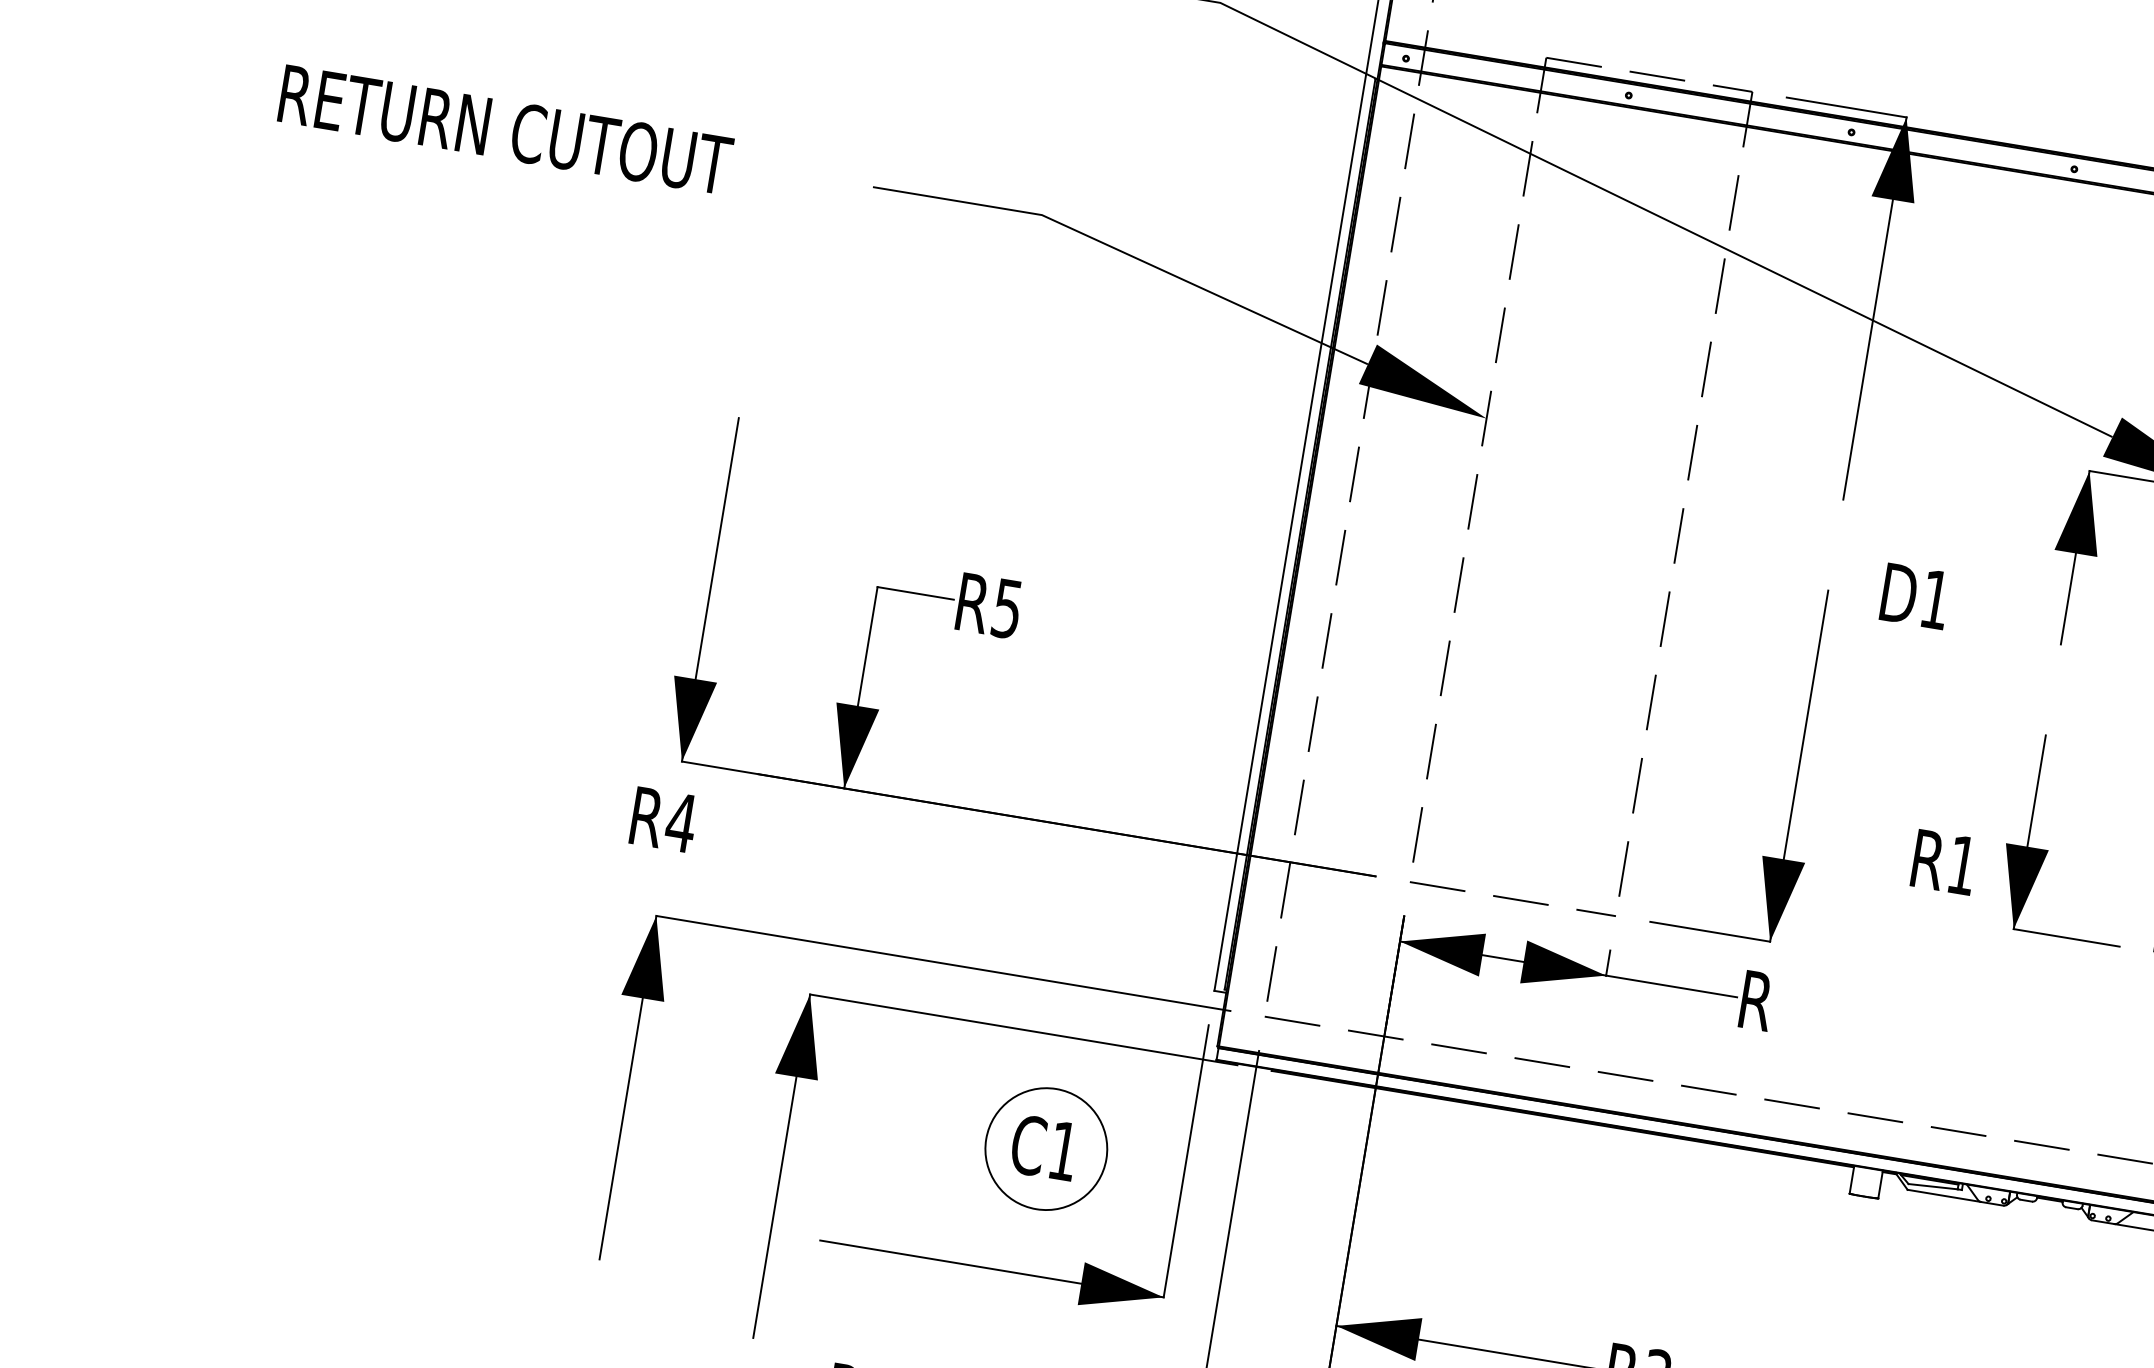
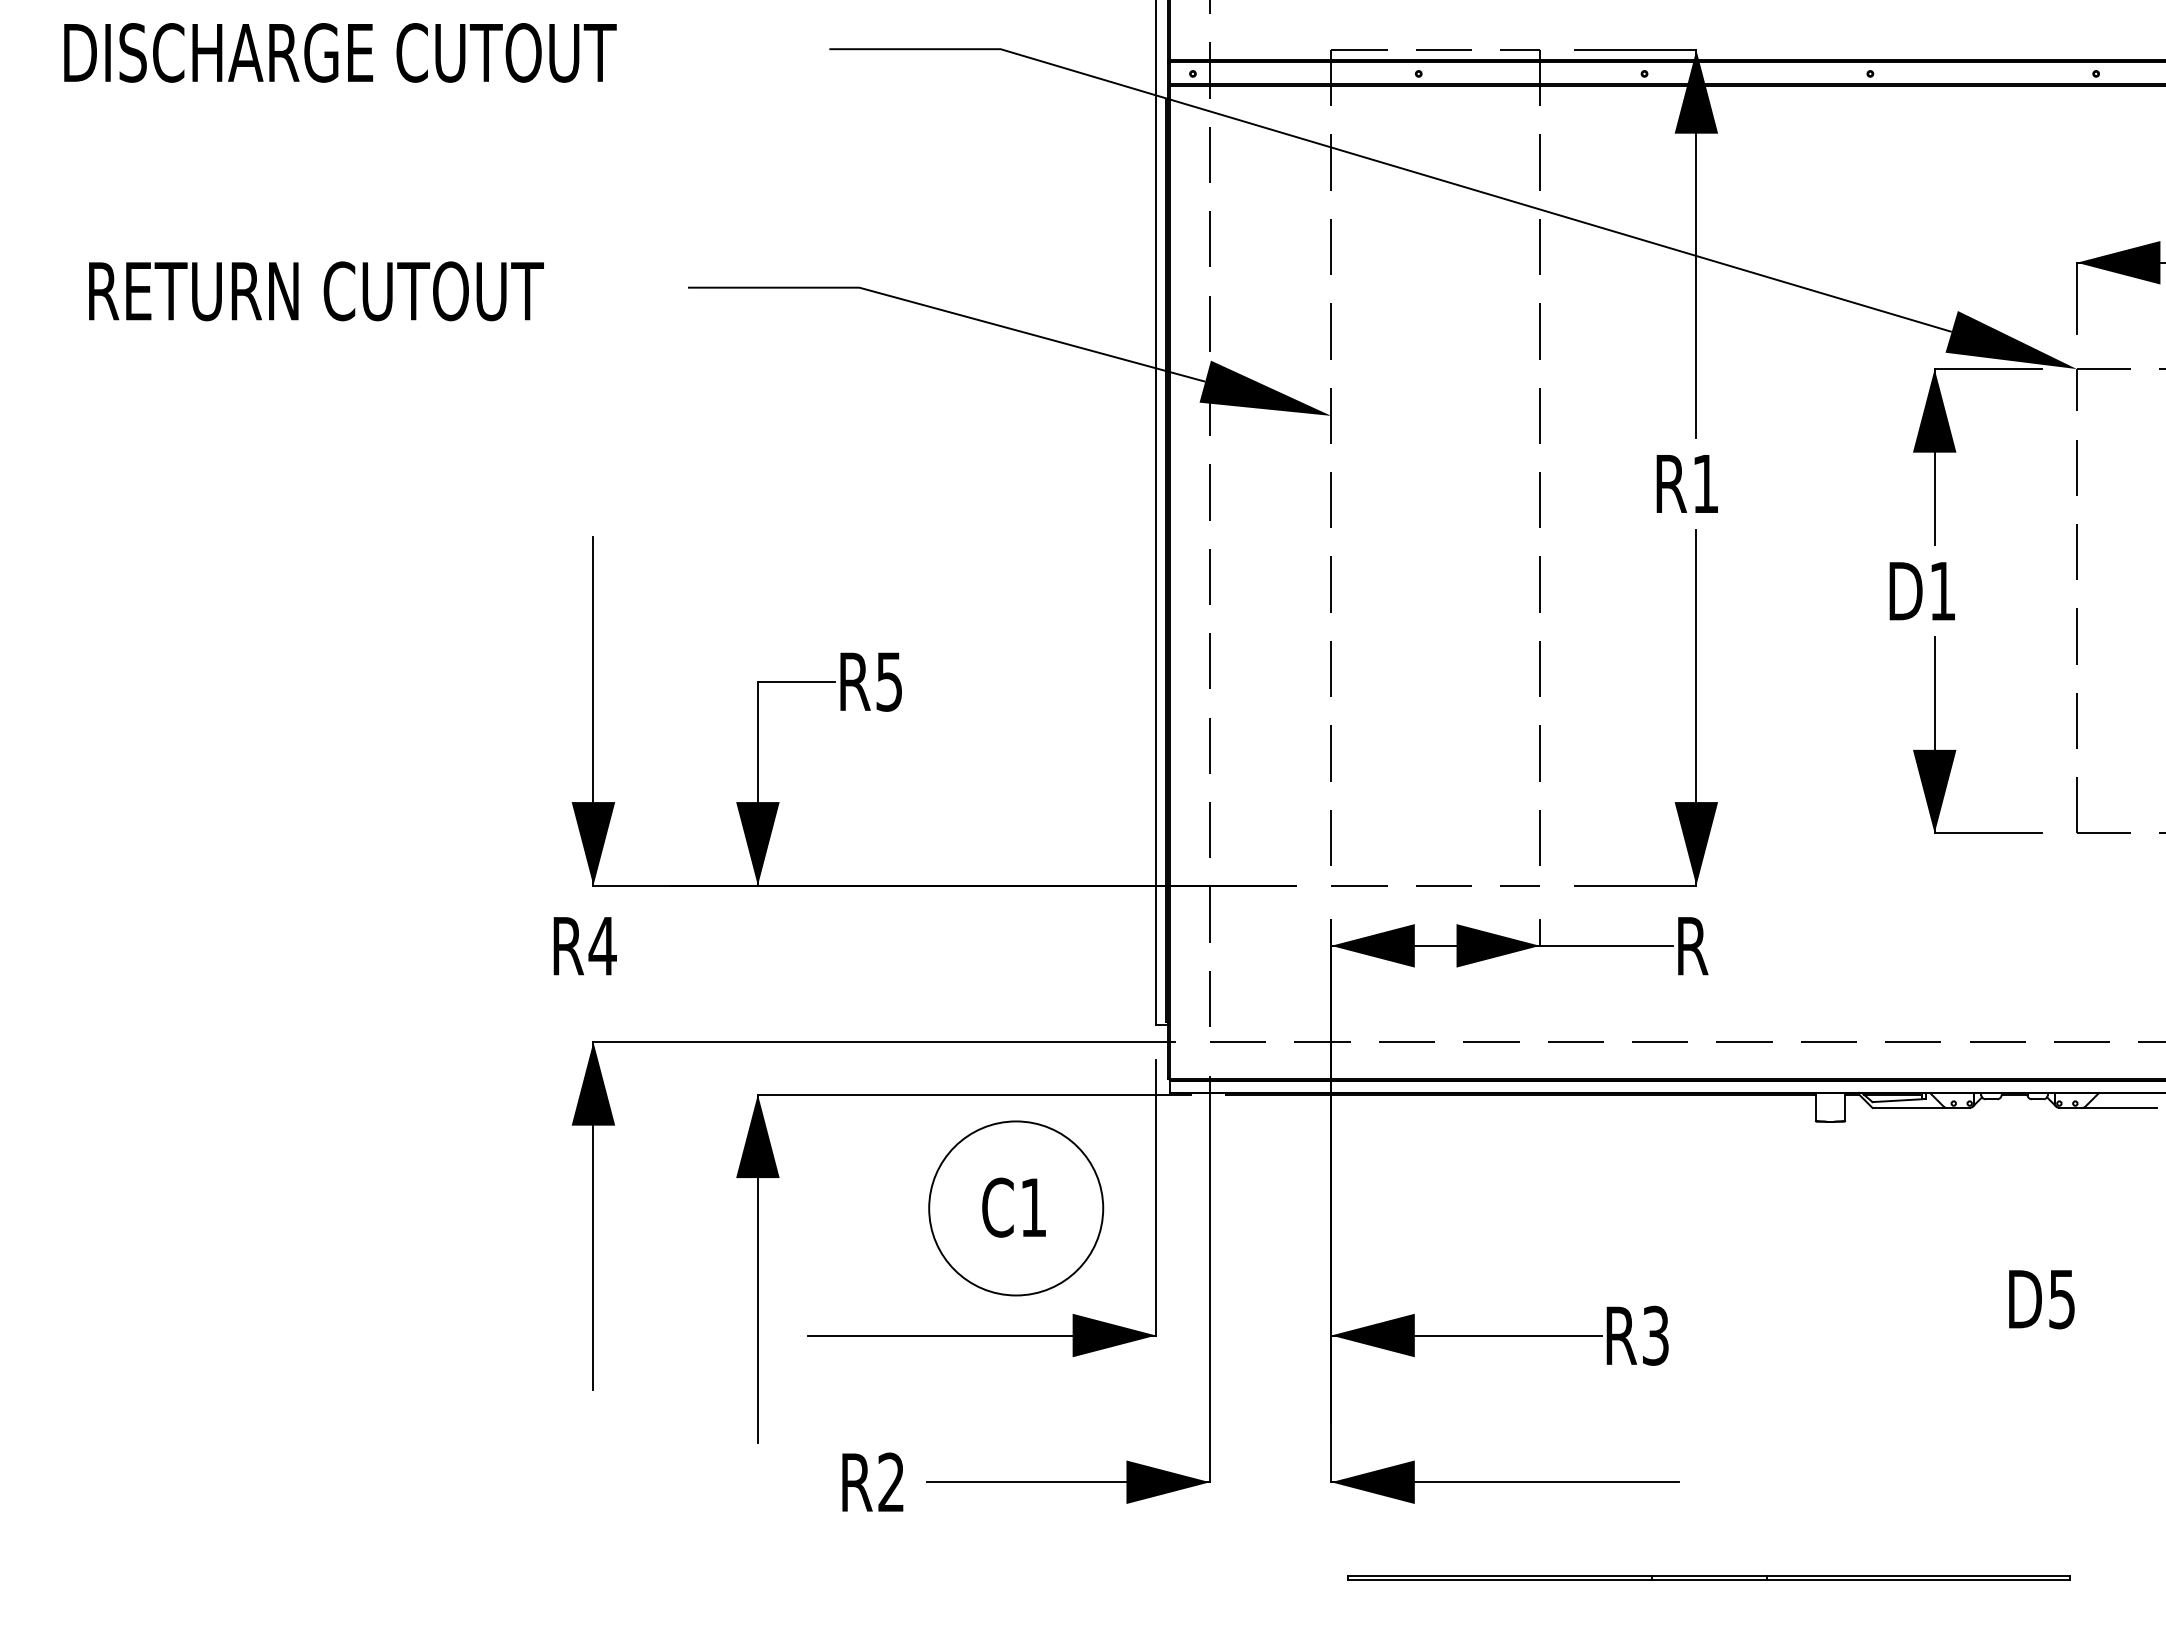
text: (1914, 596) -> (1921, 591), moved
text: (1943, 861) -> (1686, 483), moved
circle: (1046, 1149) -> (1016, 1208), size x1.43

